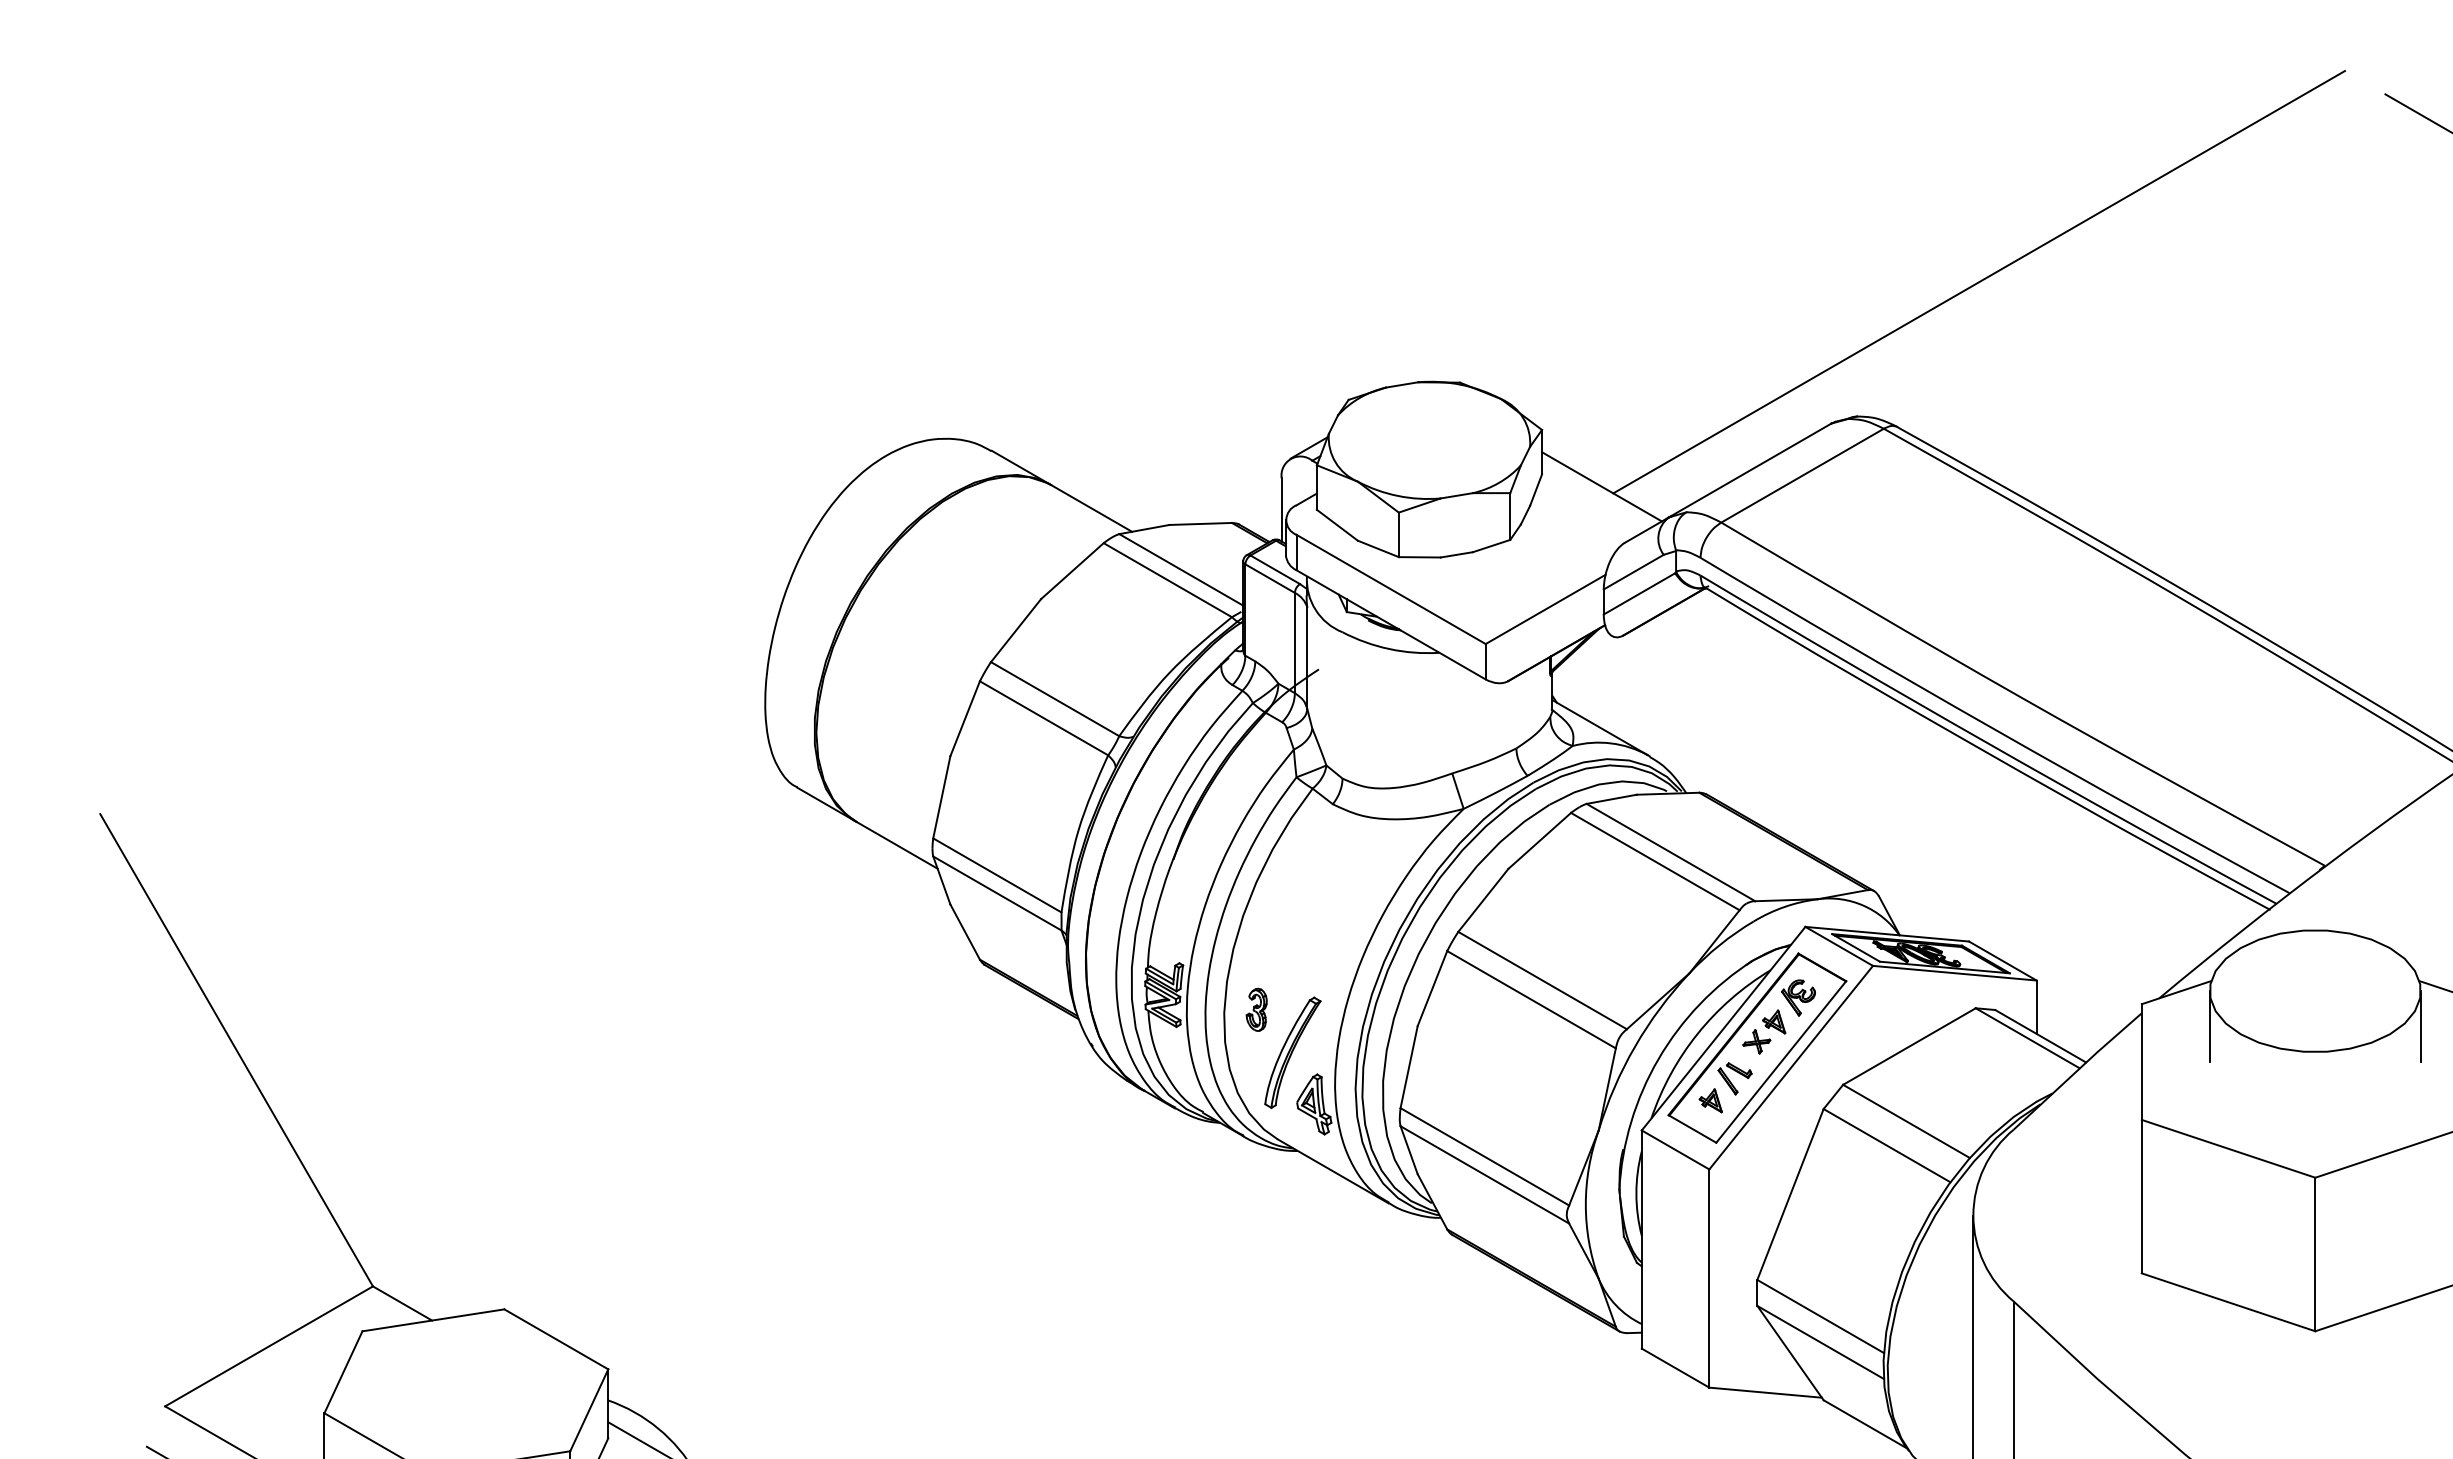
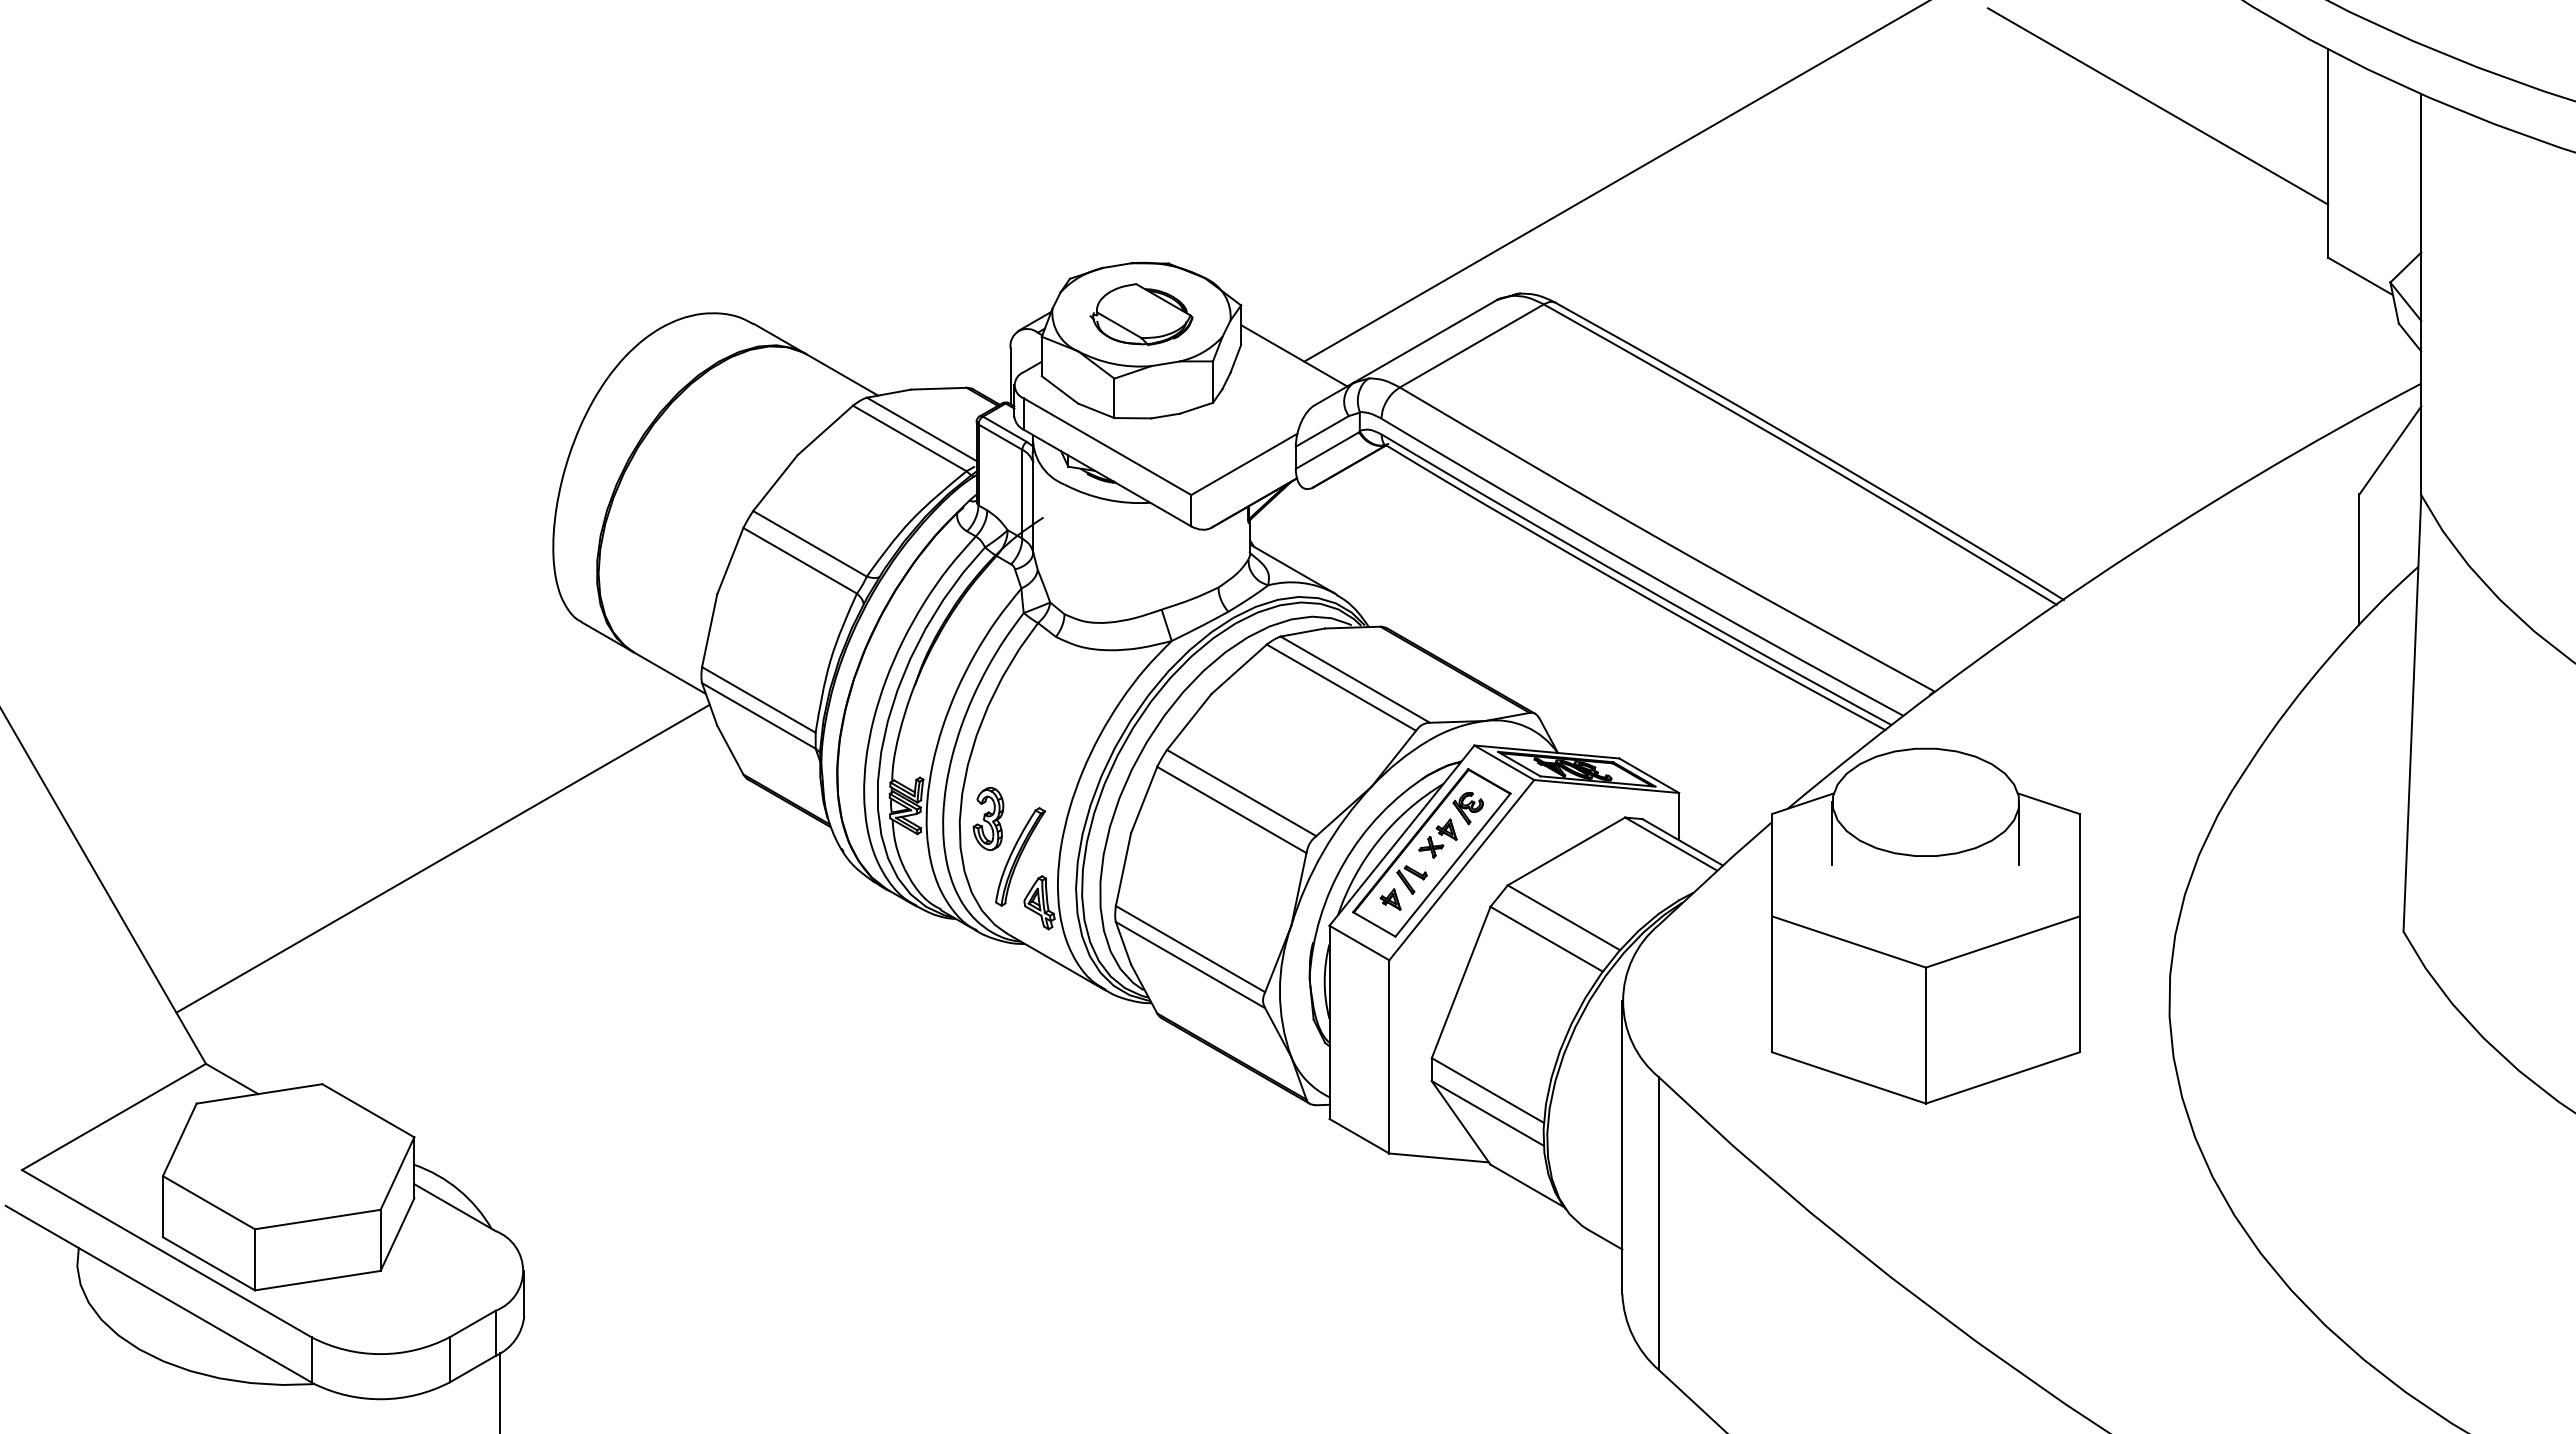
part: (1429, 440) -> (1141, 314), added
part: (1256, 1009) -> (988, 818), size x1.67
line: (640, 1054) -> (442, 858), added

